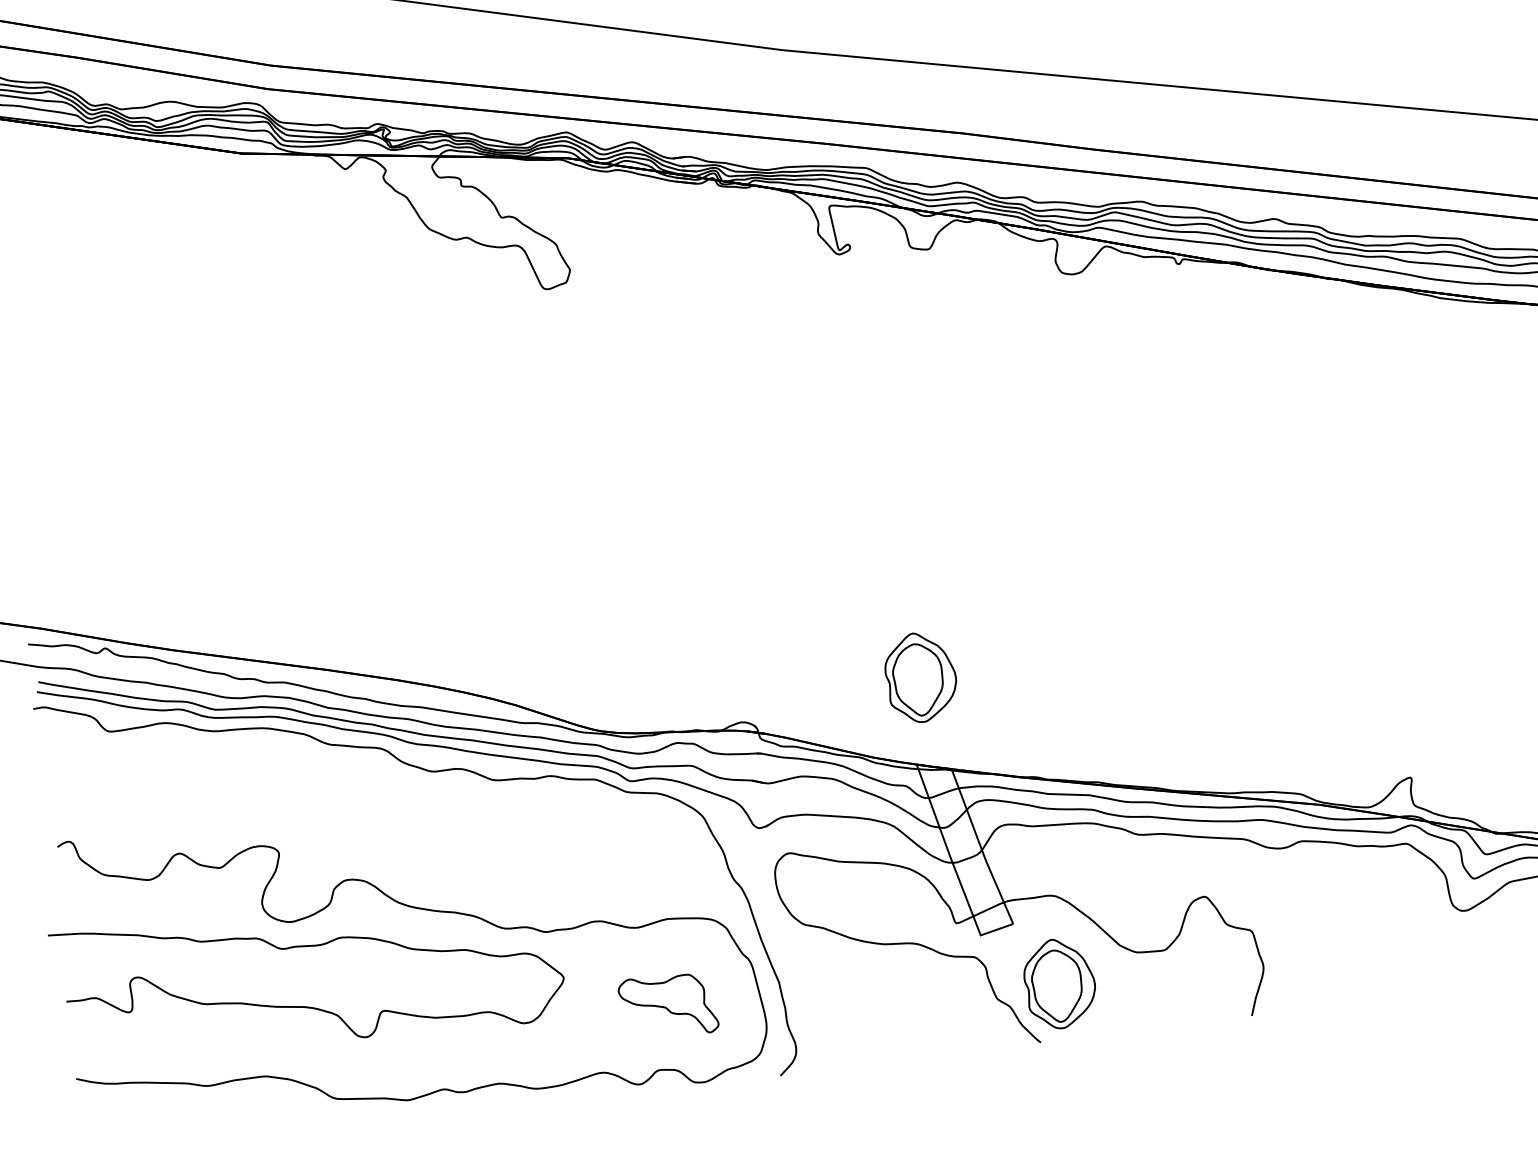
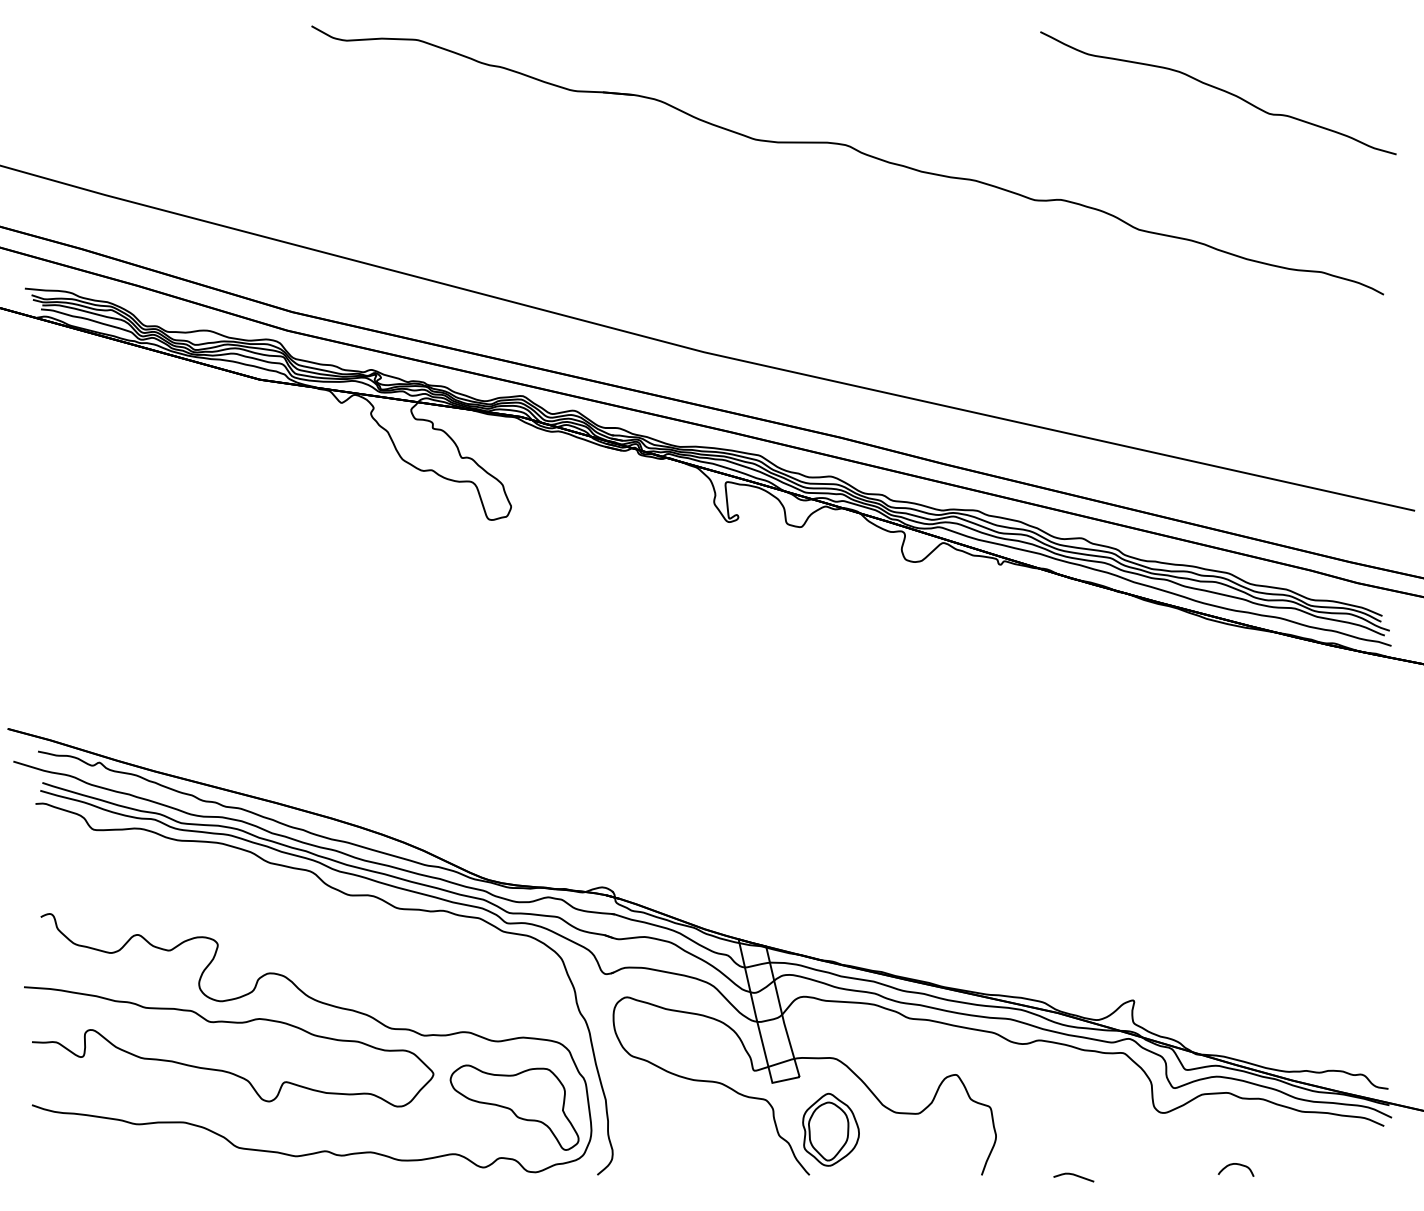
part: (920, 677) -> (750, 869), removed
curve: (1364, 1001) -> (1073, 1175), added
part: (668, 1006) -> (514, 1107), size x1.67

